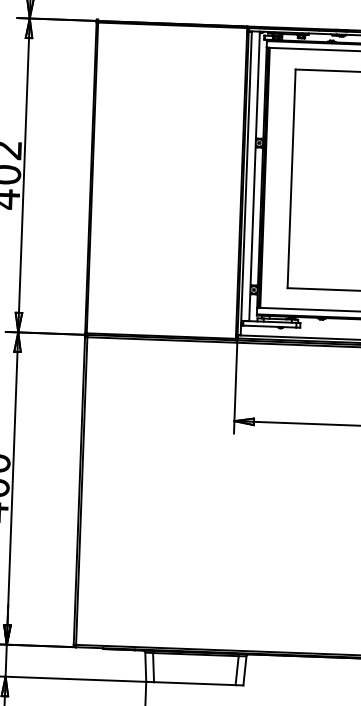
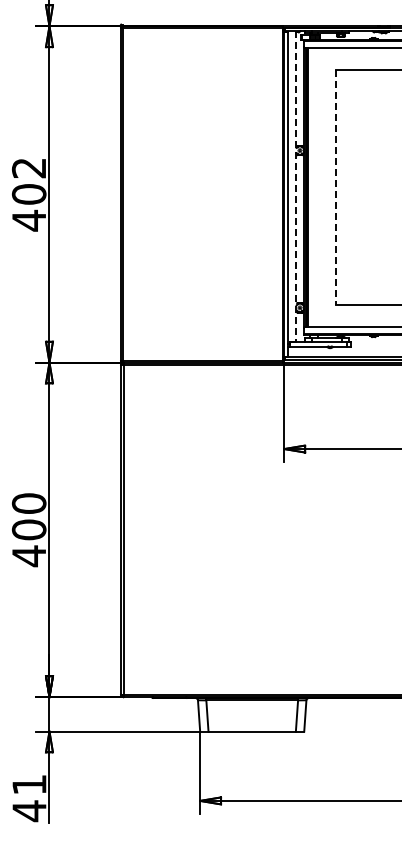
line: (254, 176) -> (296, 186), solid -> dashed
line: (291, 179) -> (335, 188), solid -> dashed

